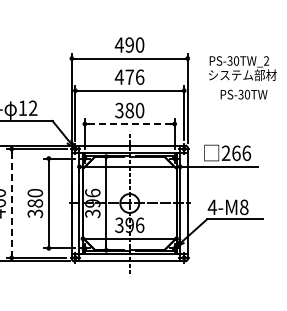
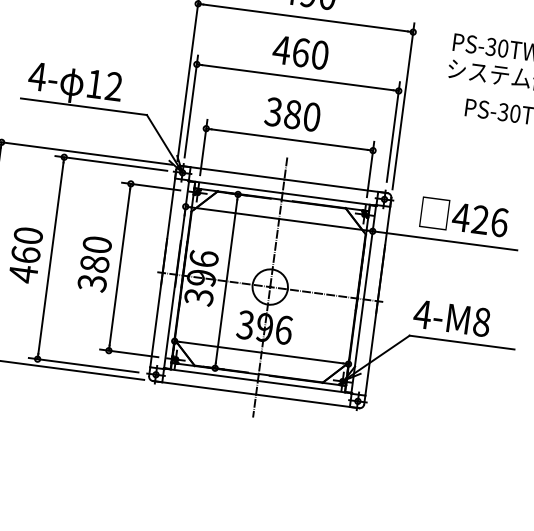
text: (134, 76) -> (310, 52), 476 -> 460
line: (130, 124) -> (290, 140), dashed -> solid
text: (230, 153) -> (469, 218), 266 -> 426
line: (11, 203) -> (50, 258), dashed -> solid

